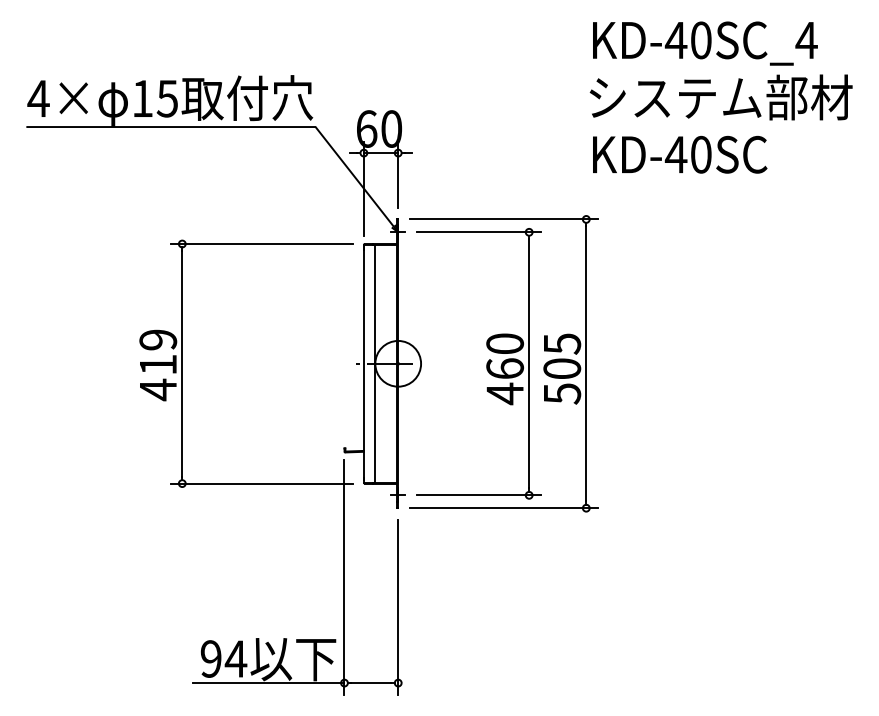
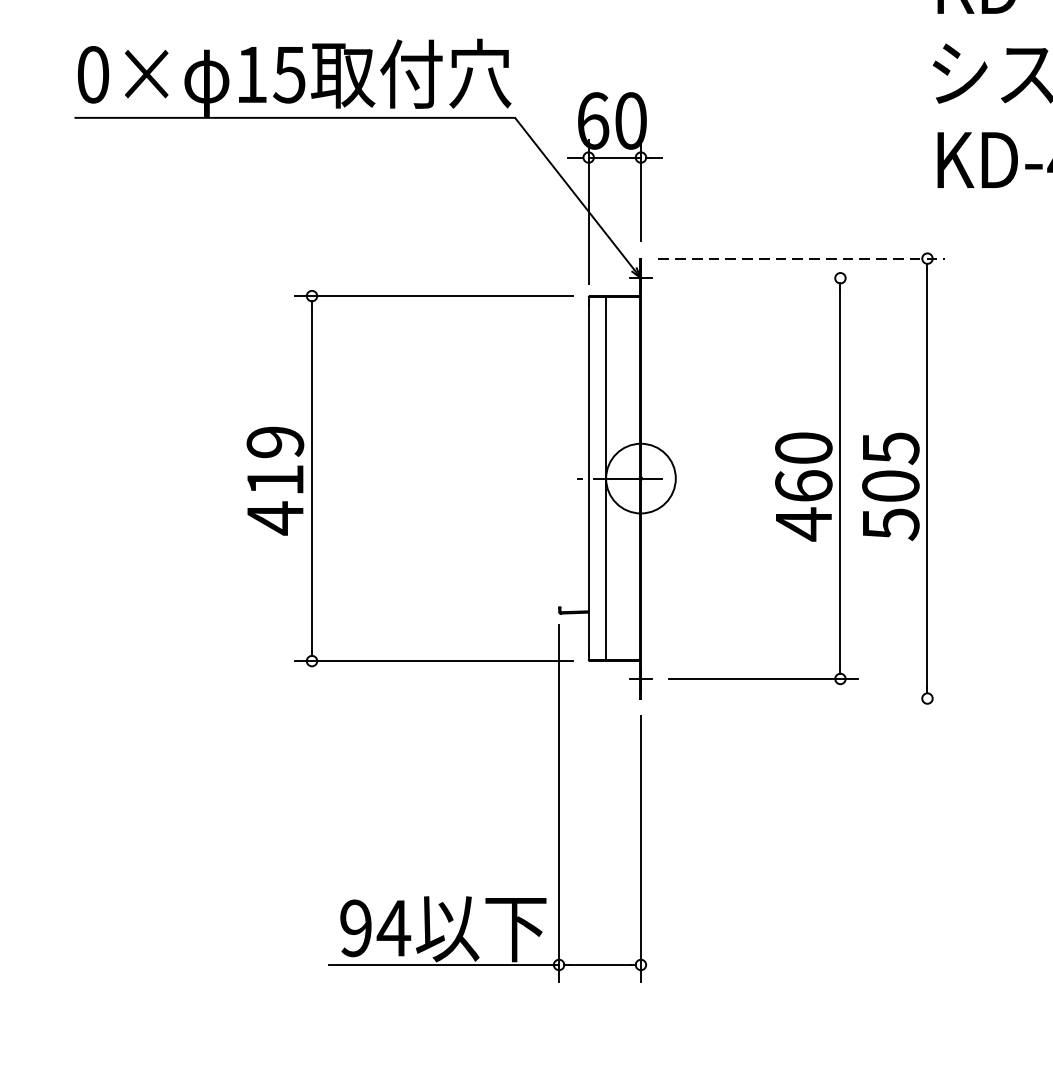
text: (38, 98) -> (92, 74), 4× -> 0×
line: (504, 219) -> (802, 258), solid -> dashed
line: (478, 232) -> (763, 278), removed
line: (503, 508) -> (801, 699), removed

